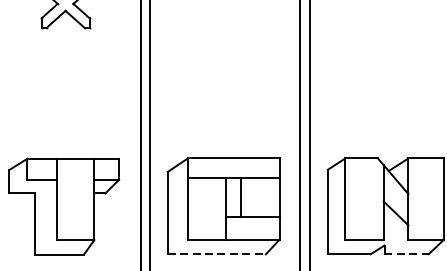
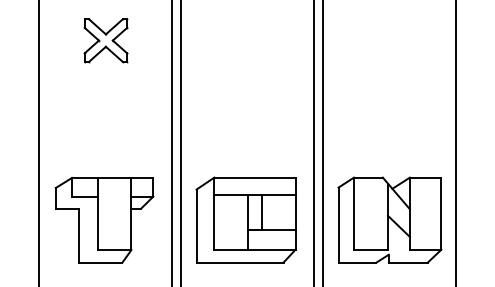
line: (217, 254) -> (240, 262), dashed -> solid
line: (406, 254) -> (408, 262), dashed -> solid

